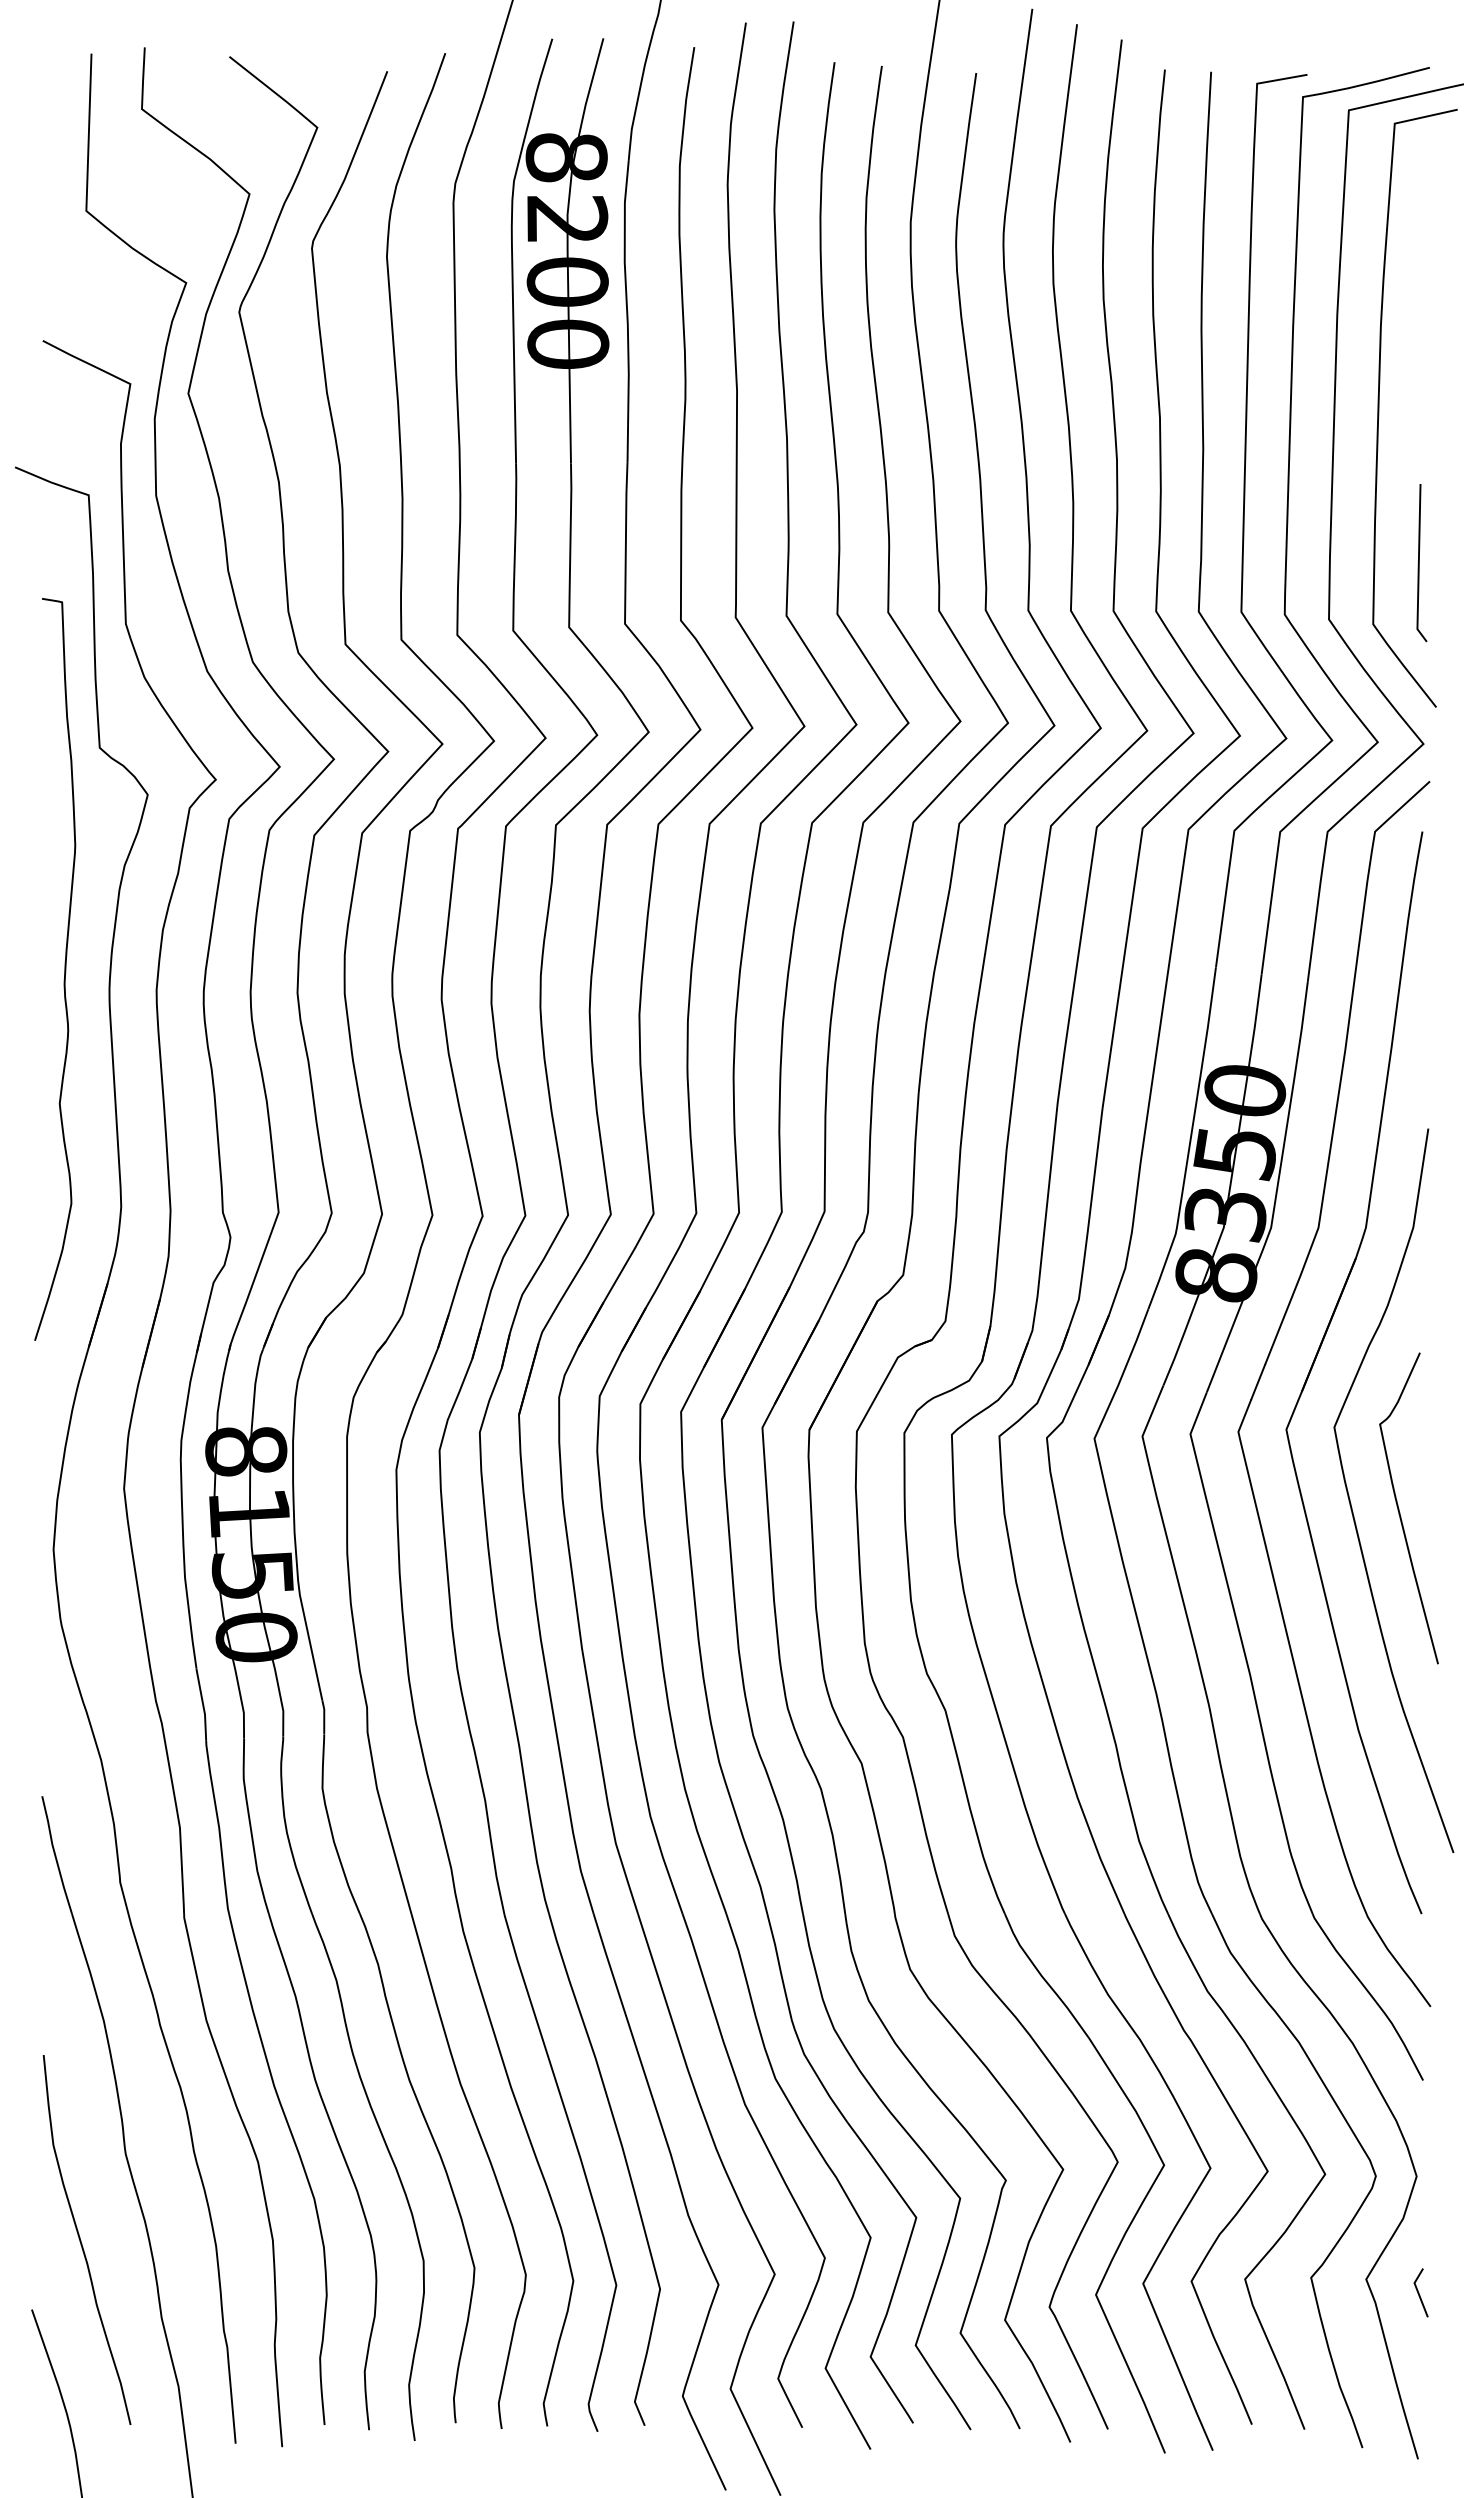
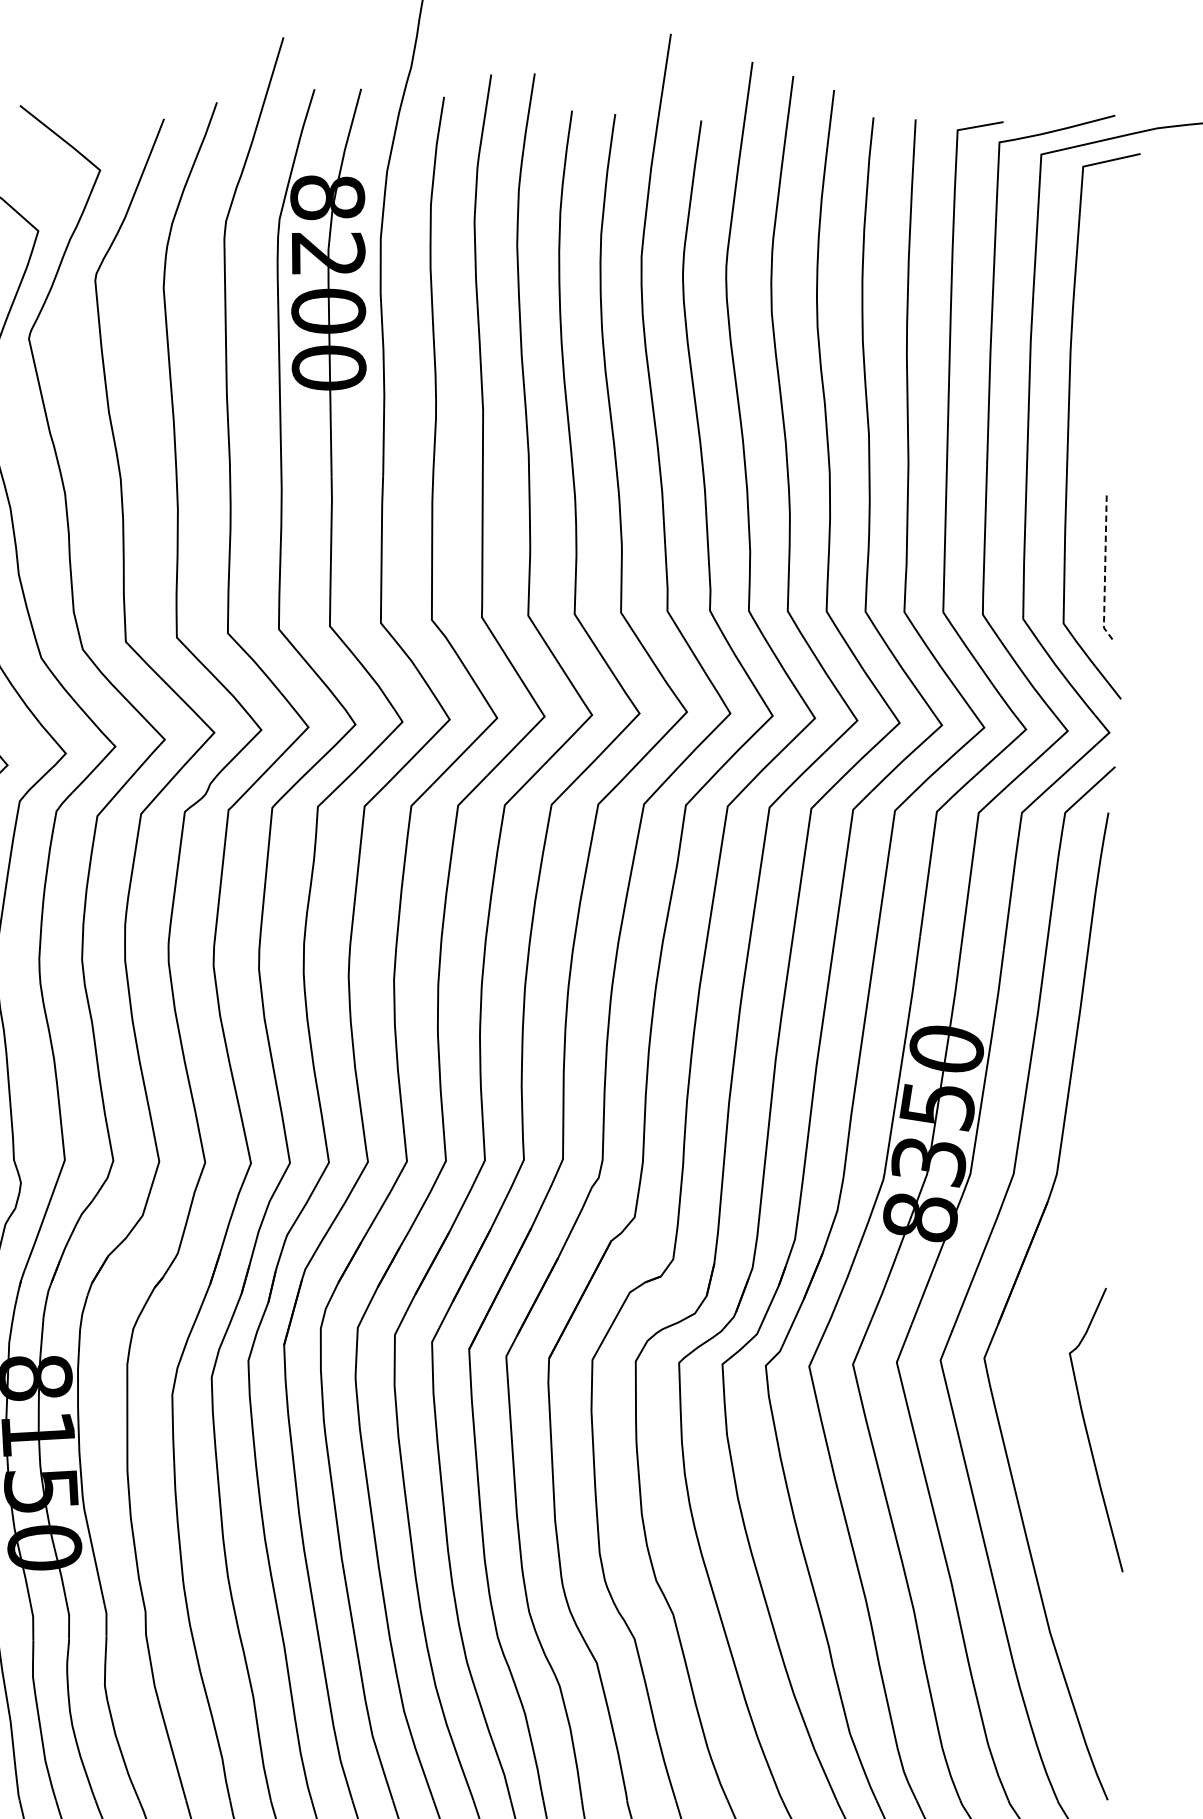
line: (1418, 564) -> (1104, 568), solid -> dashed
curve: (1350, 1499) -> (1042, 1422), removed

